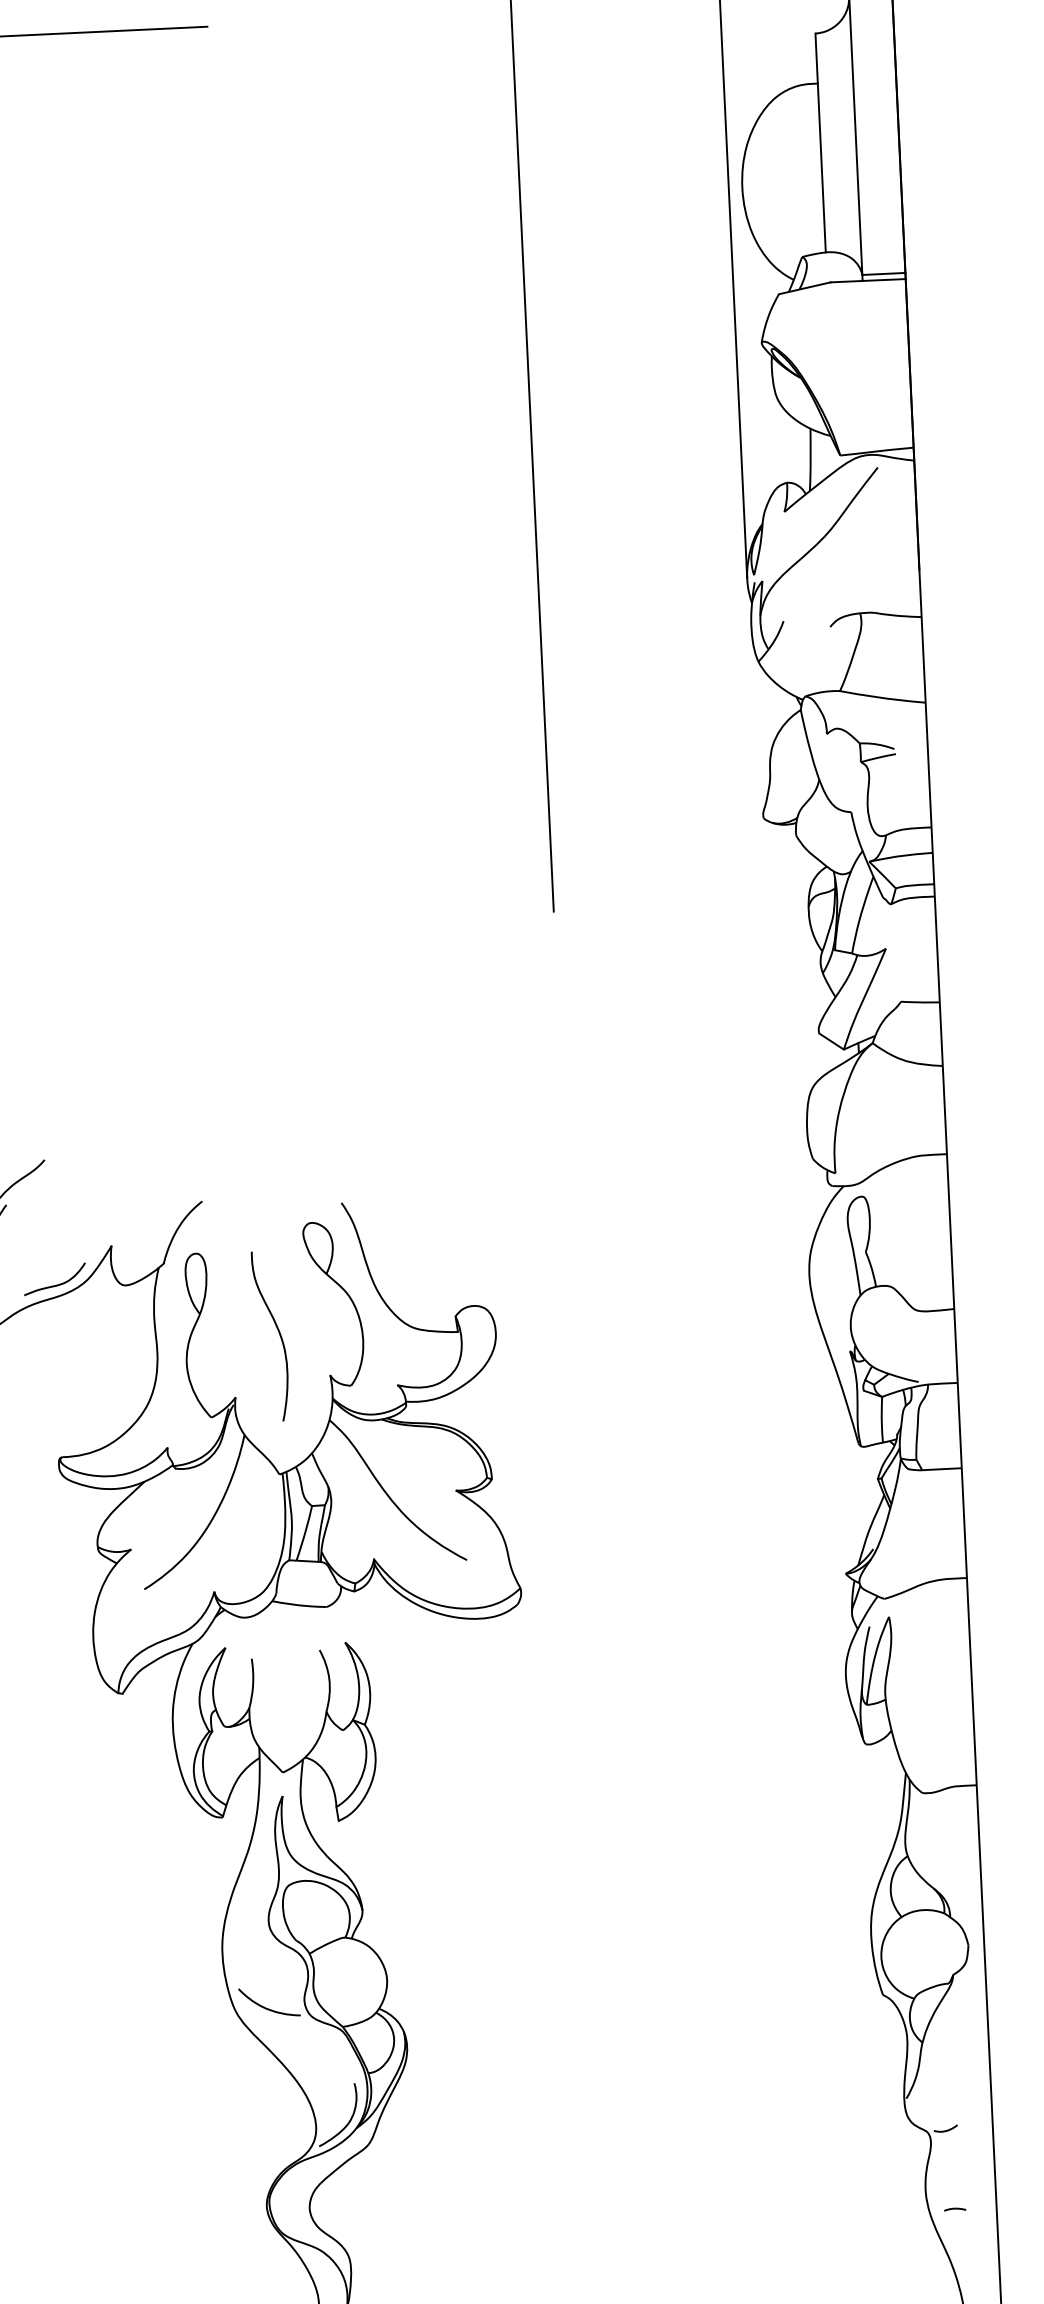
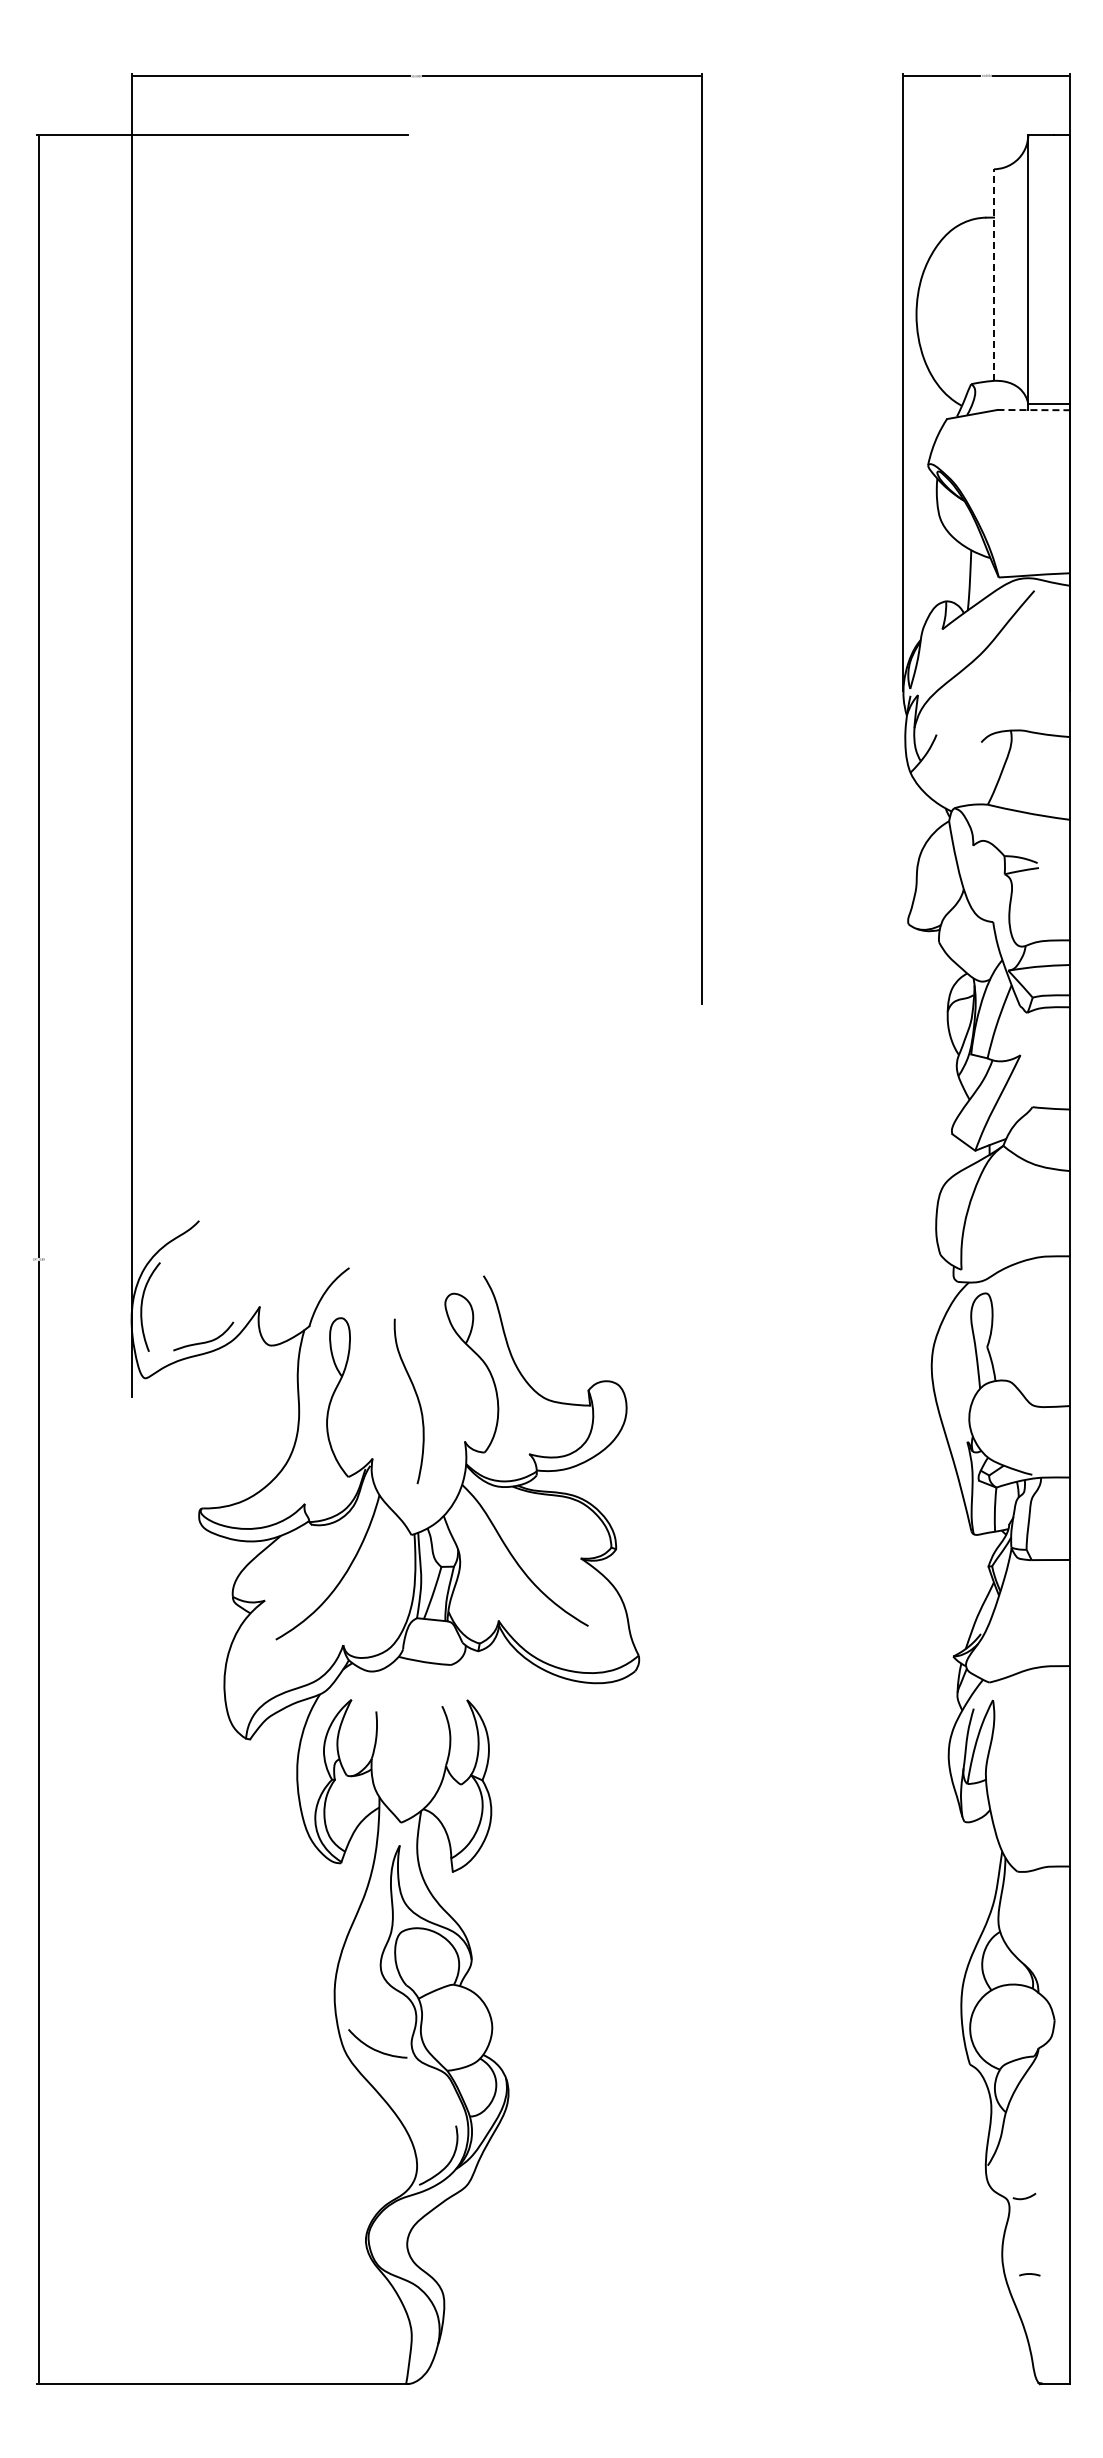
line: (821, 143) -> (994, 275), solid -> dashed
line: (869, 281) -> (1034, 410), solid -> dashed

